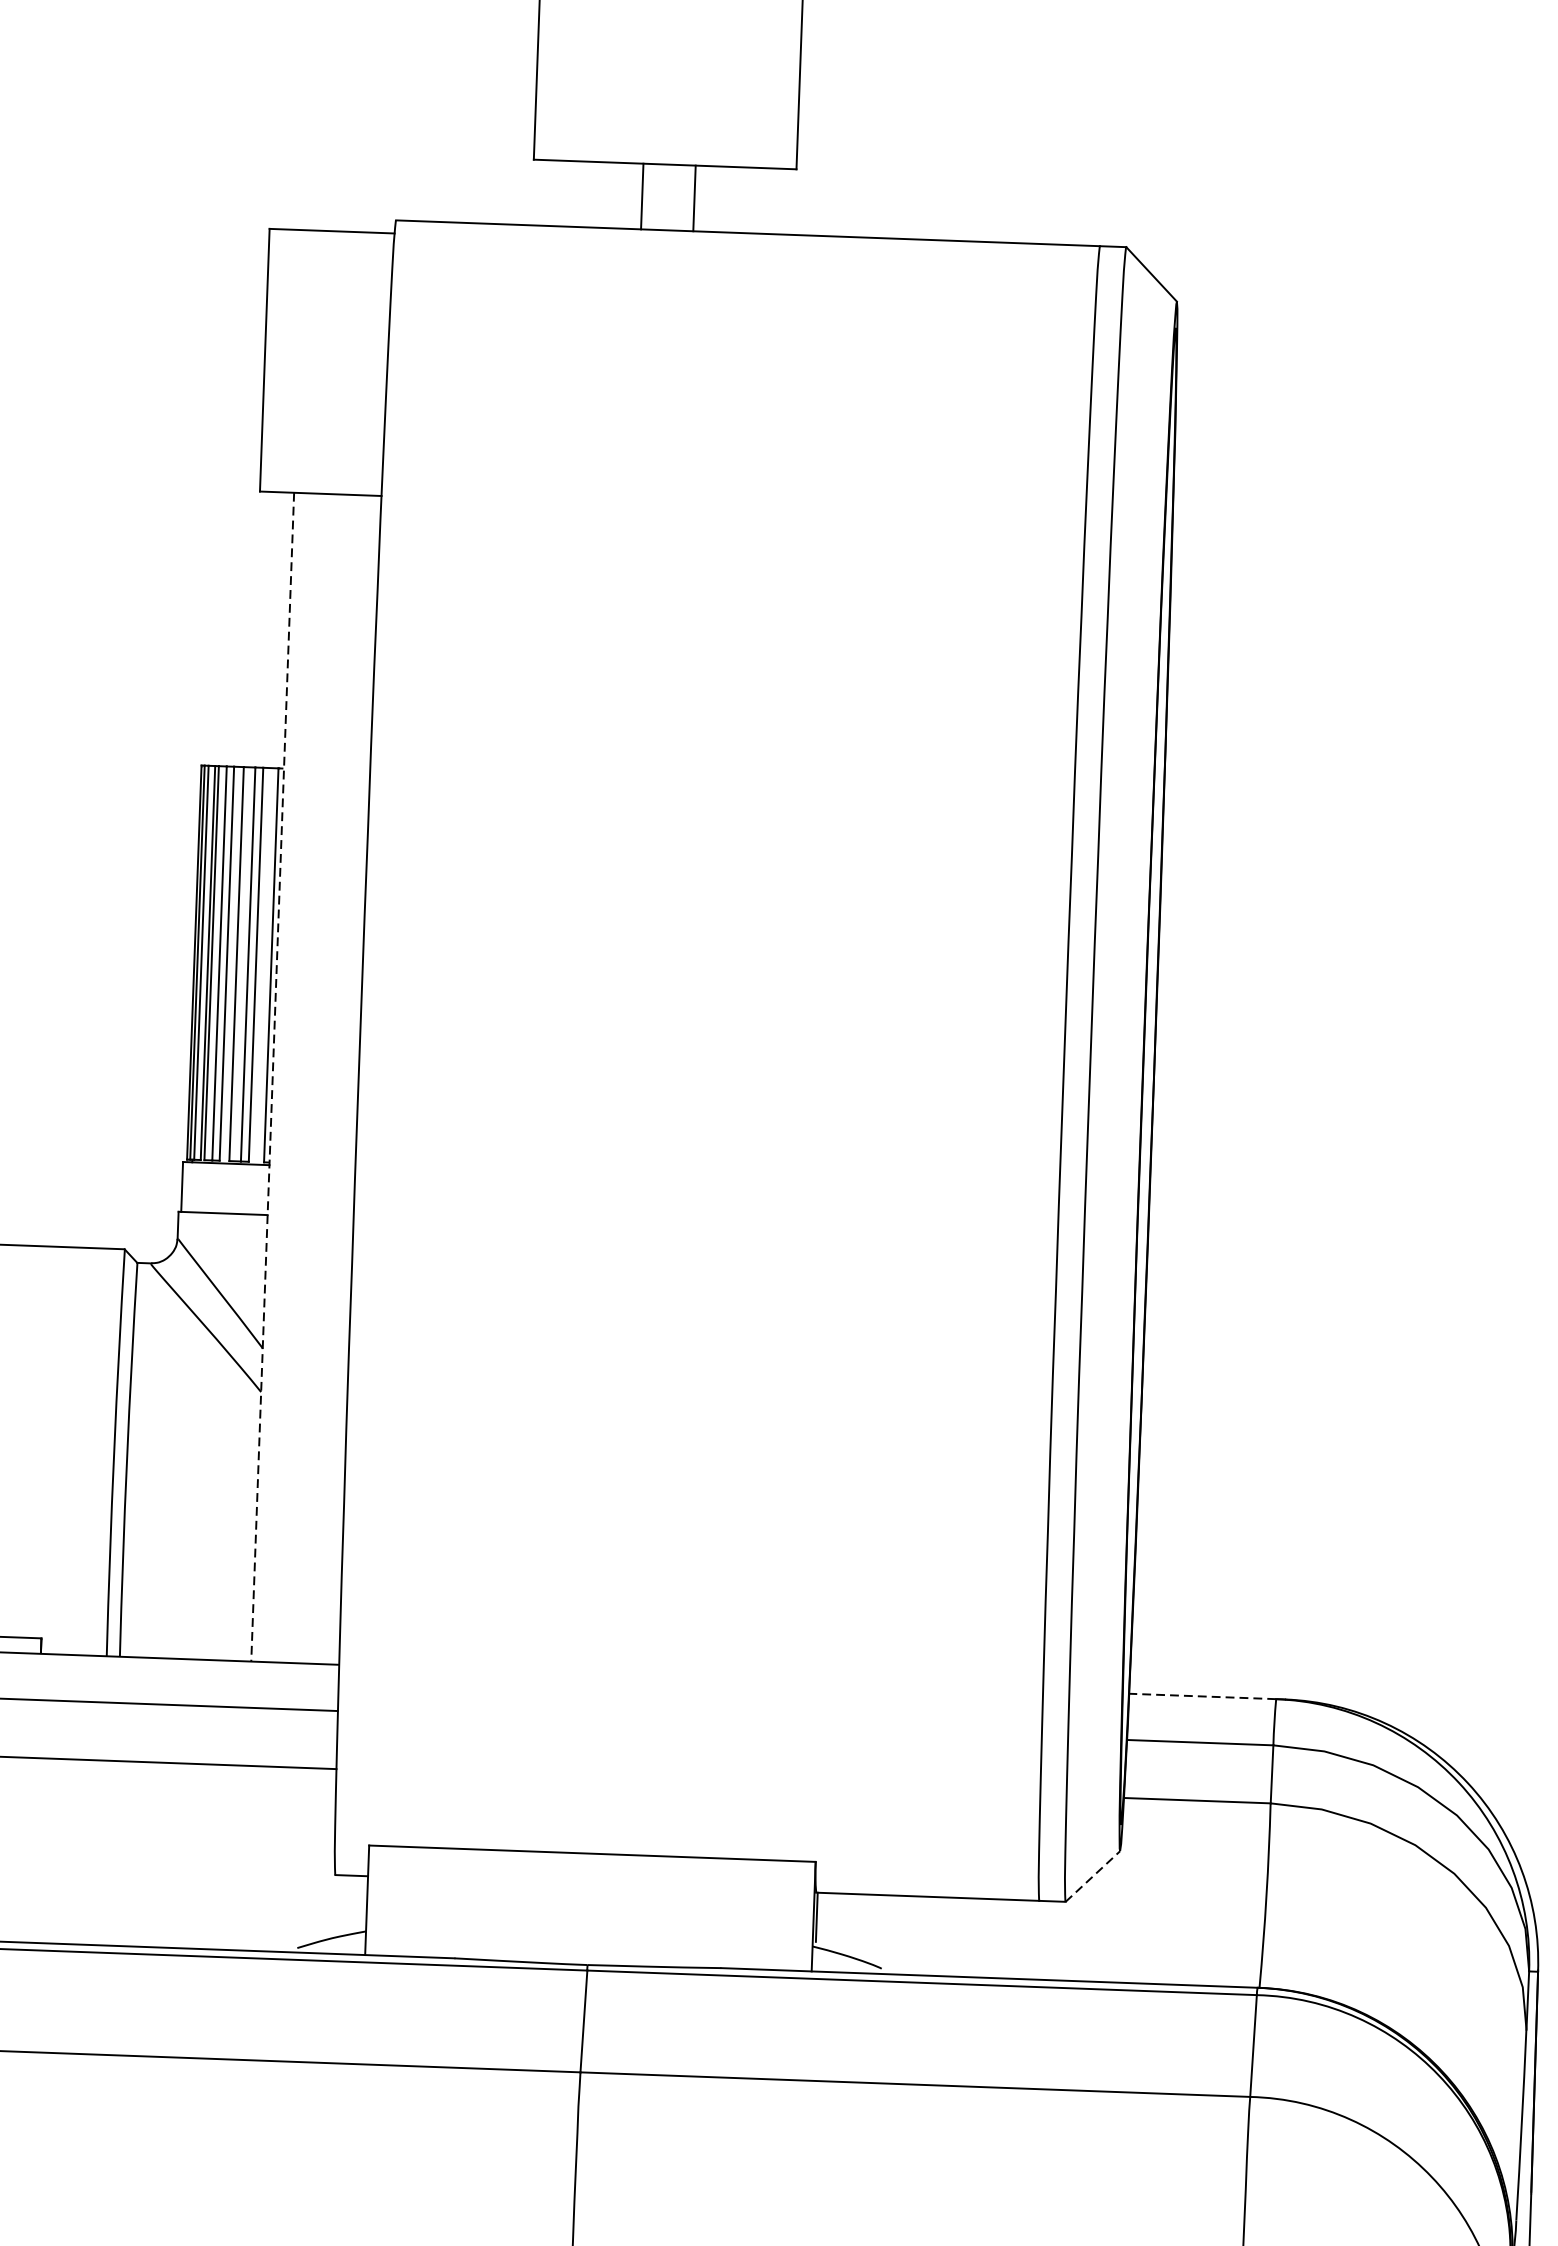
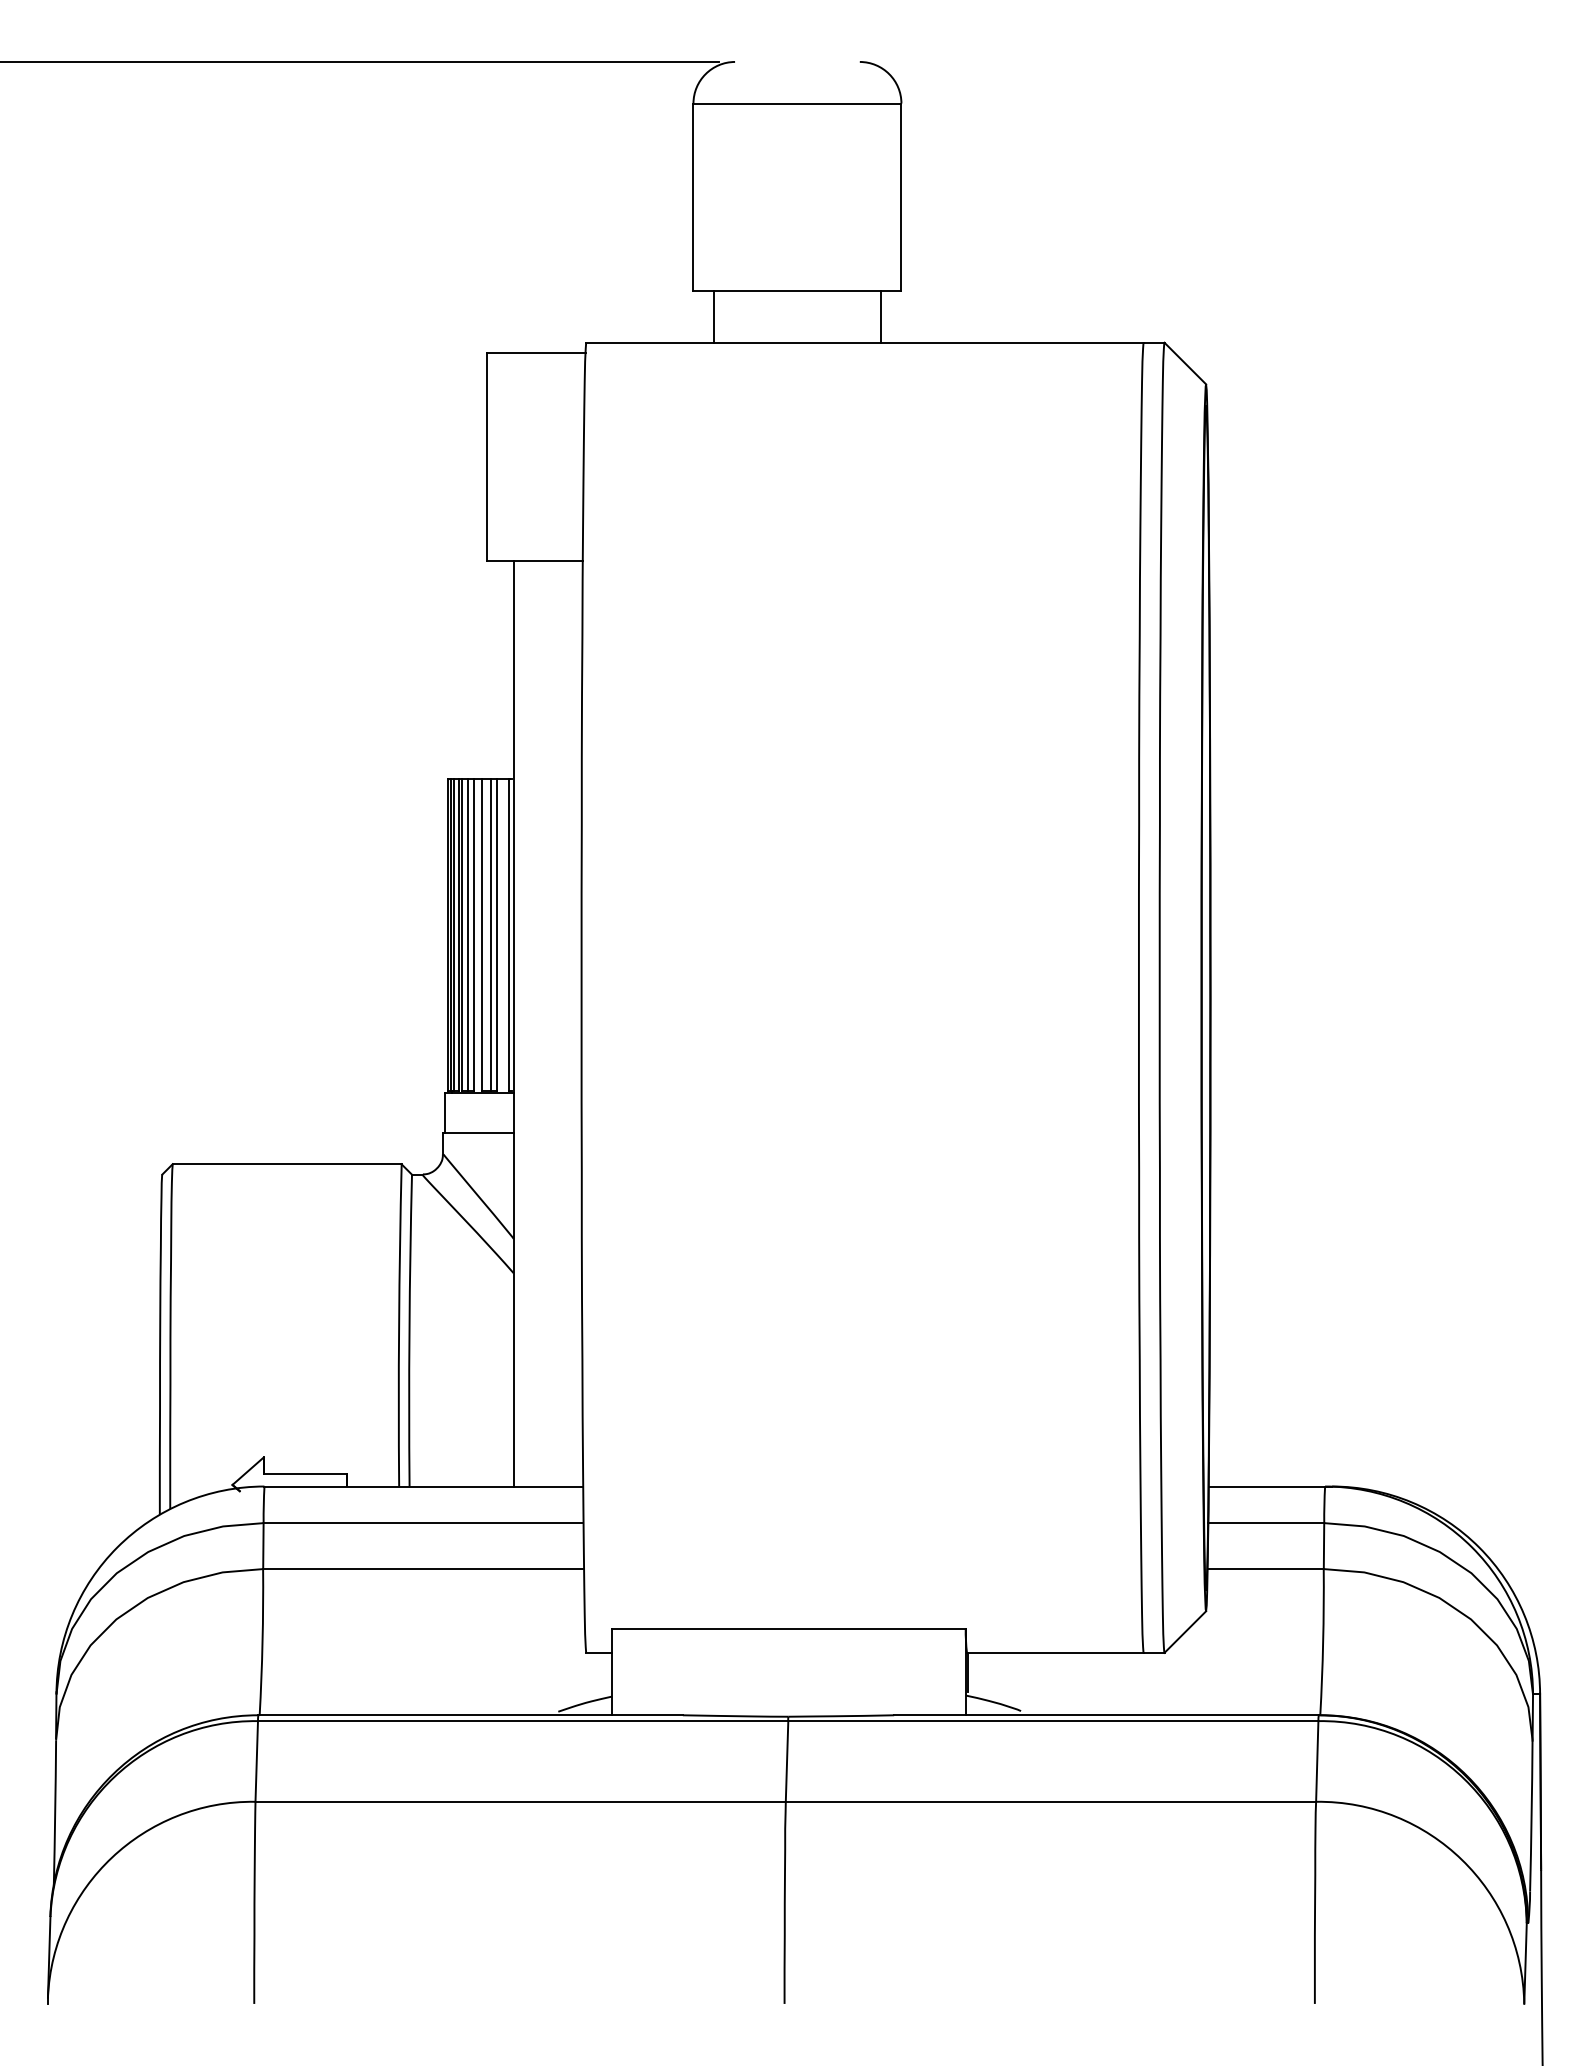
line: (642, 196) -> (714, 316), moved
line: (694, 198) -> (880, 316), moved
line: (272, 1076) -> (513, 1023), dashed -> solid
line: (1202, 1696) -> (1266, 1486), dashed -> solid
line: (1093, 1875) -> (1185, 1631), dashed -> solid

